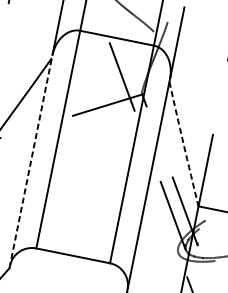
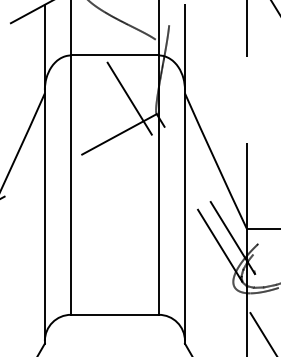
arc: (183, 144) -> (215, 161), dashed -> solid
line: (30, 161) -> (44, 216), dashed -> solid

